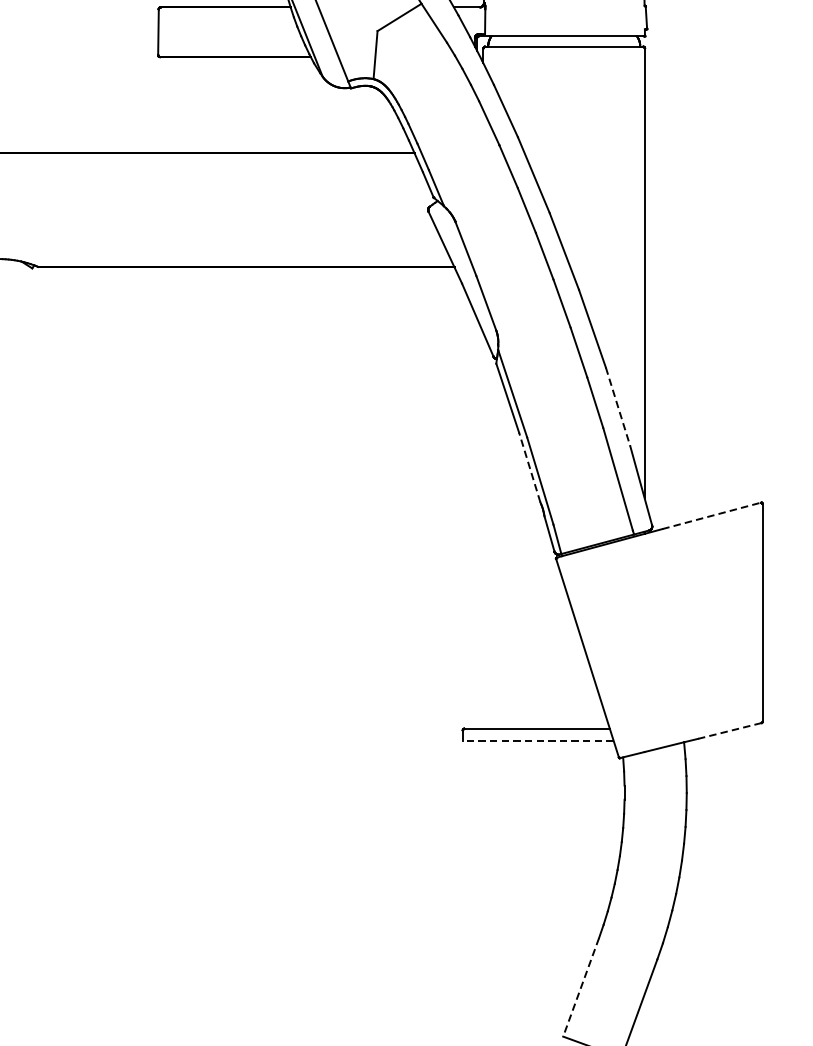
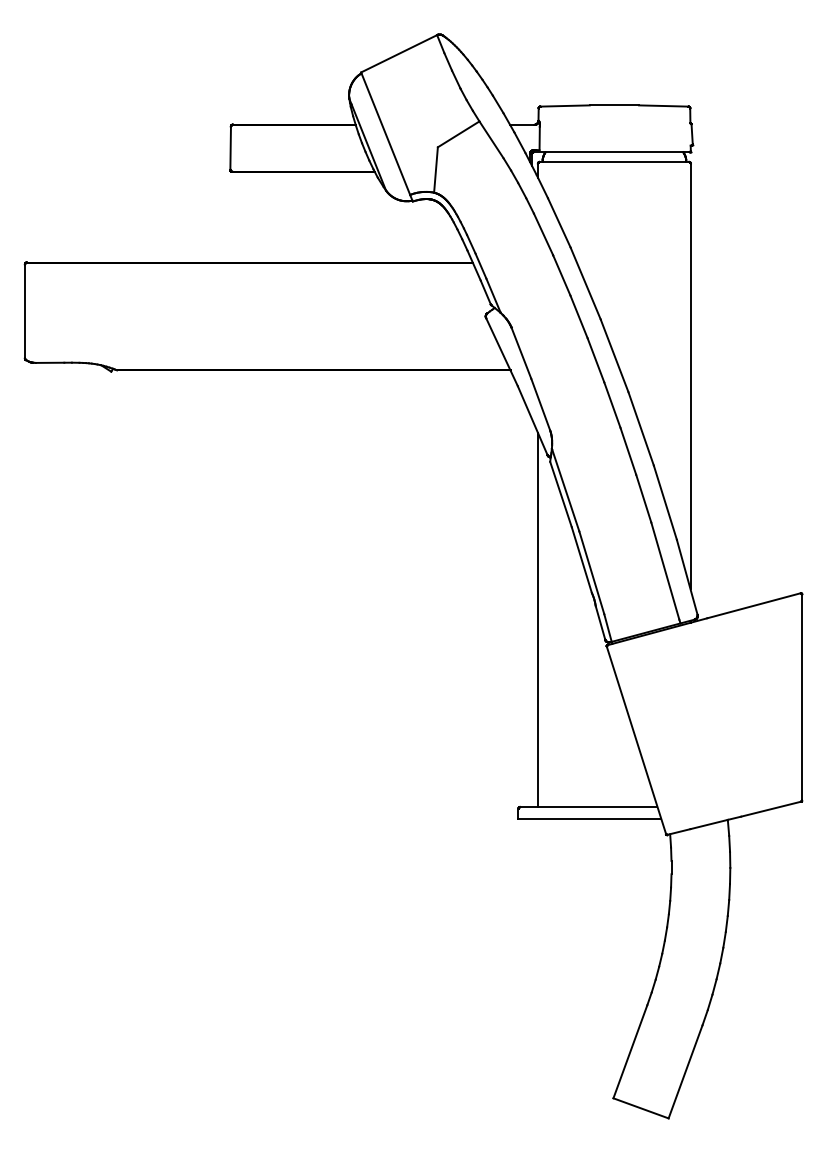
line: (618, 406) -> (665, 502), dashed -> solid
line: (529, 466) -> (581, 559), dashed -> solid
line: (712, 515) -> (754, 605), dashed -> solid
line: (483, 530) -> (538, 619), added
line: (730, 731) -> (771, 809), dashed -> solid
line: (537, 740) -> (589, 818), dashed -> solid
line: (581, 987) -> (630, 1051), dashed -> solid

